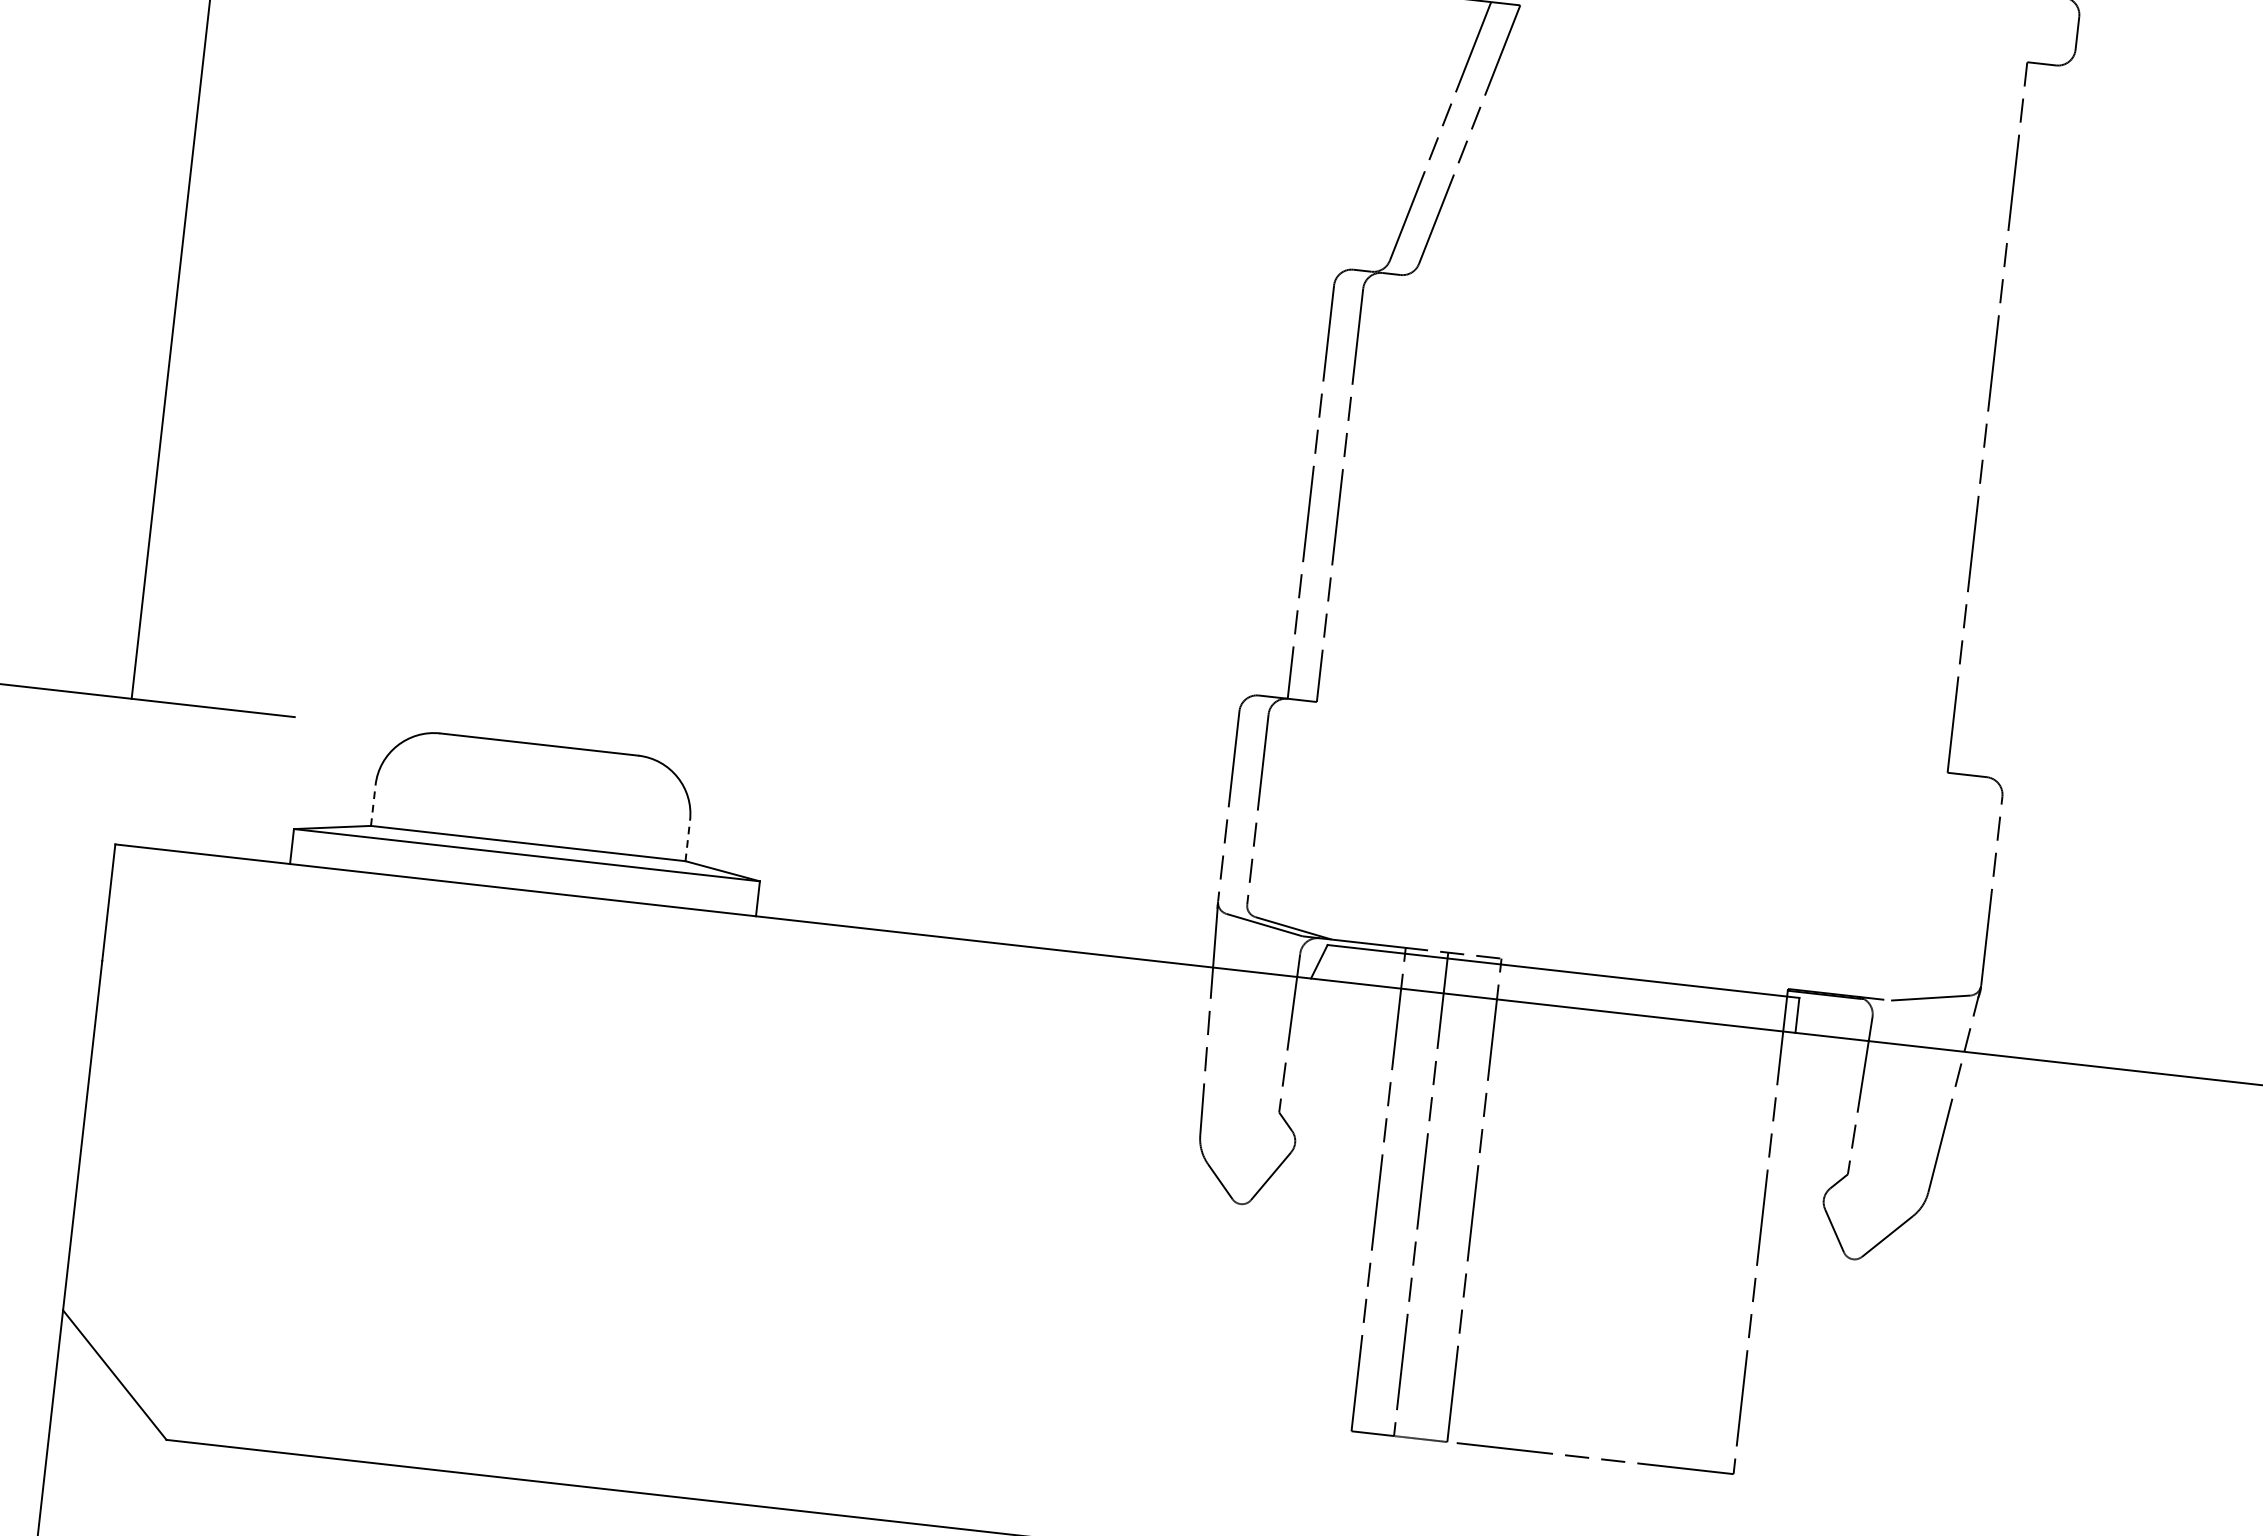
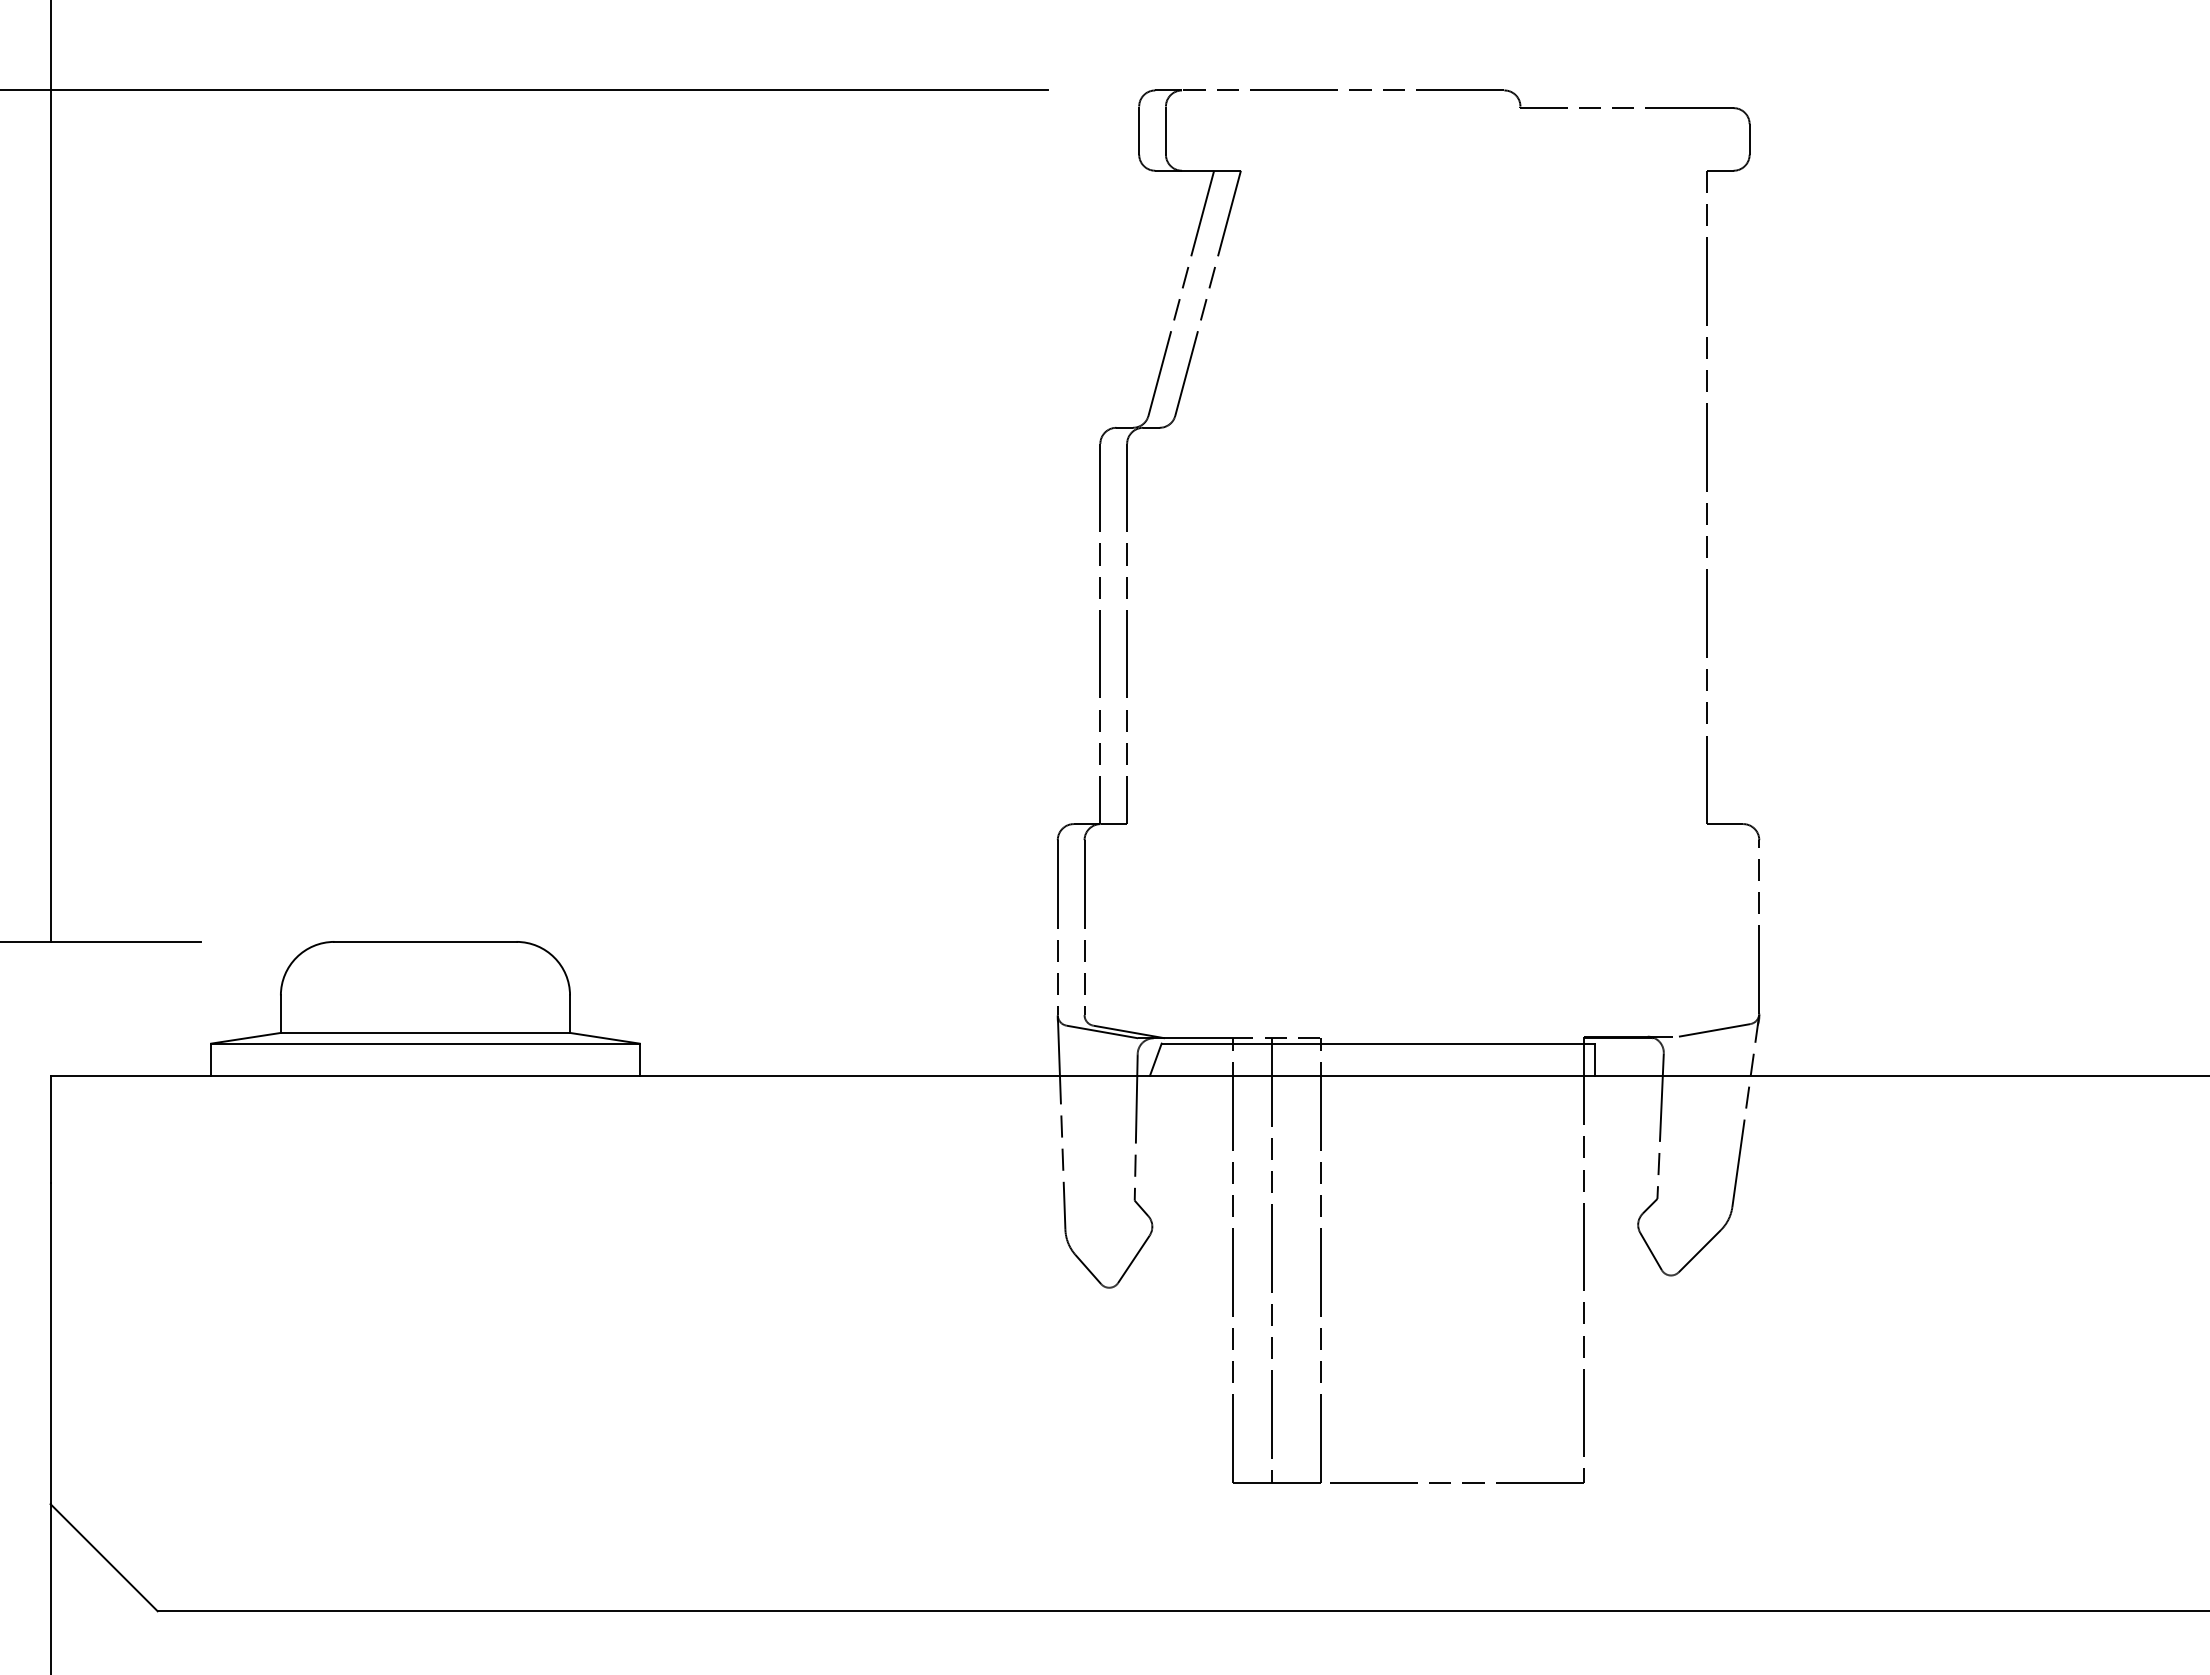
line: (372, 805) -> (280, 1014), dashed -> solid
line: (688, 841) -> (570, 1014), dashed -> solid

